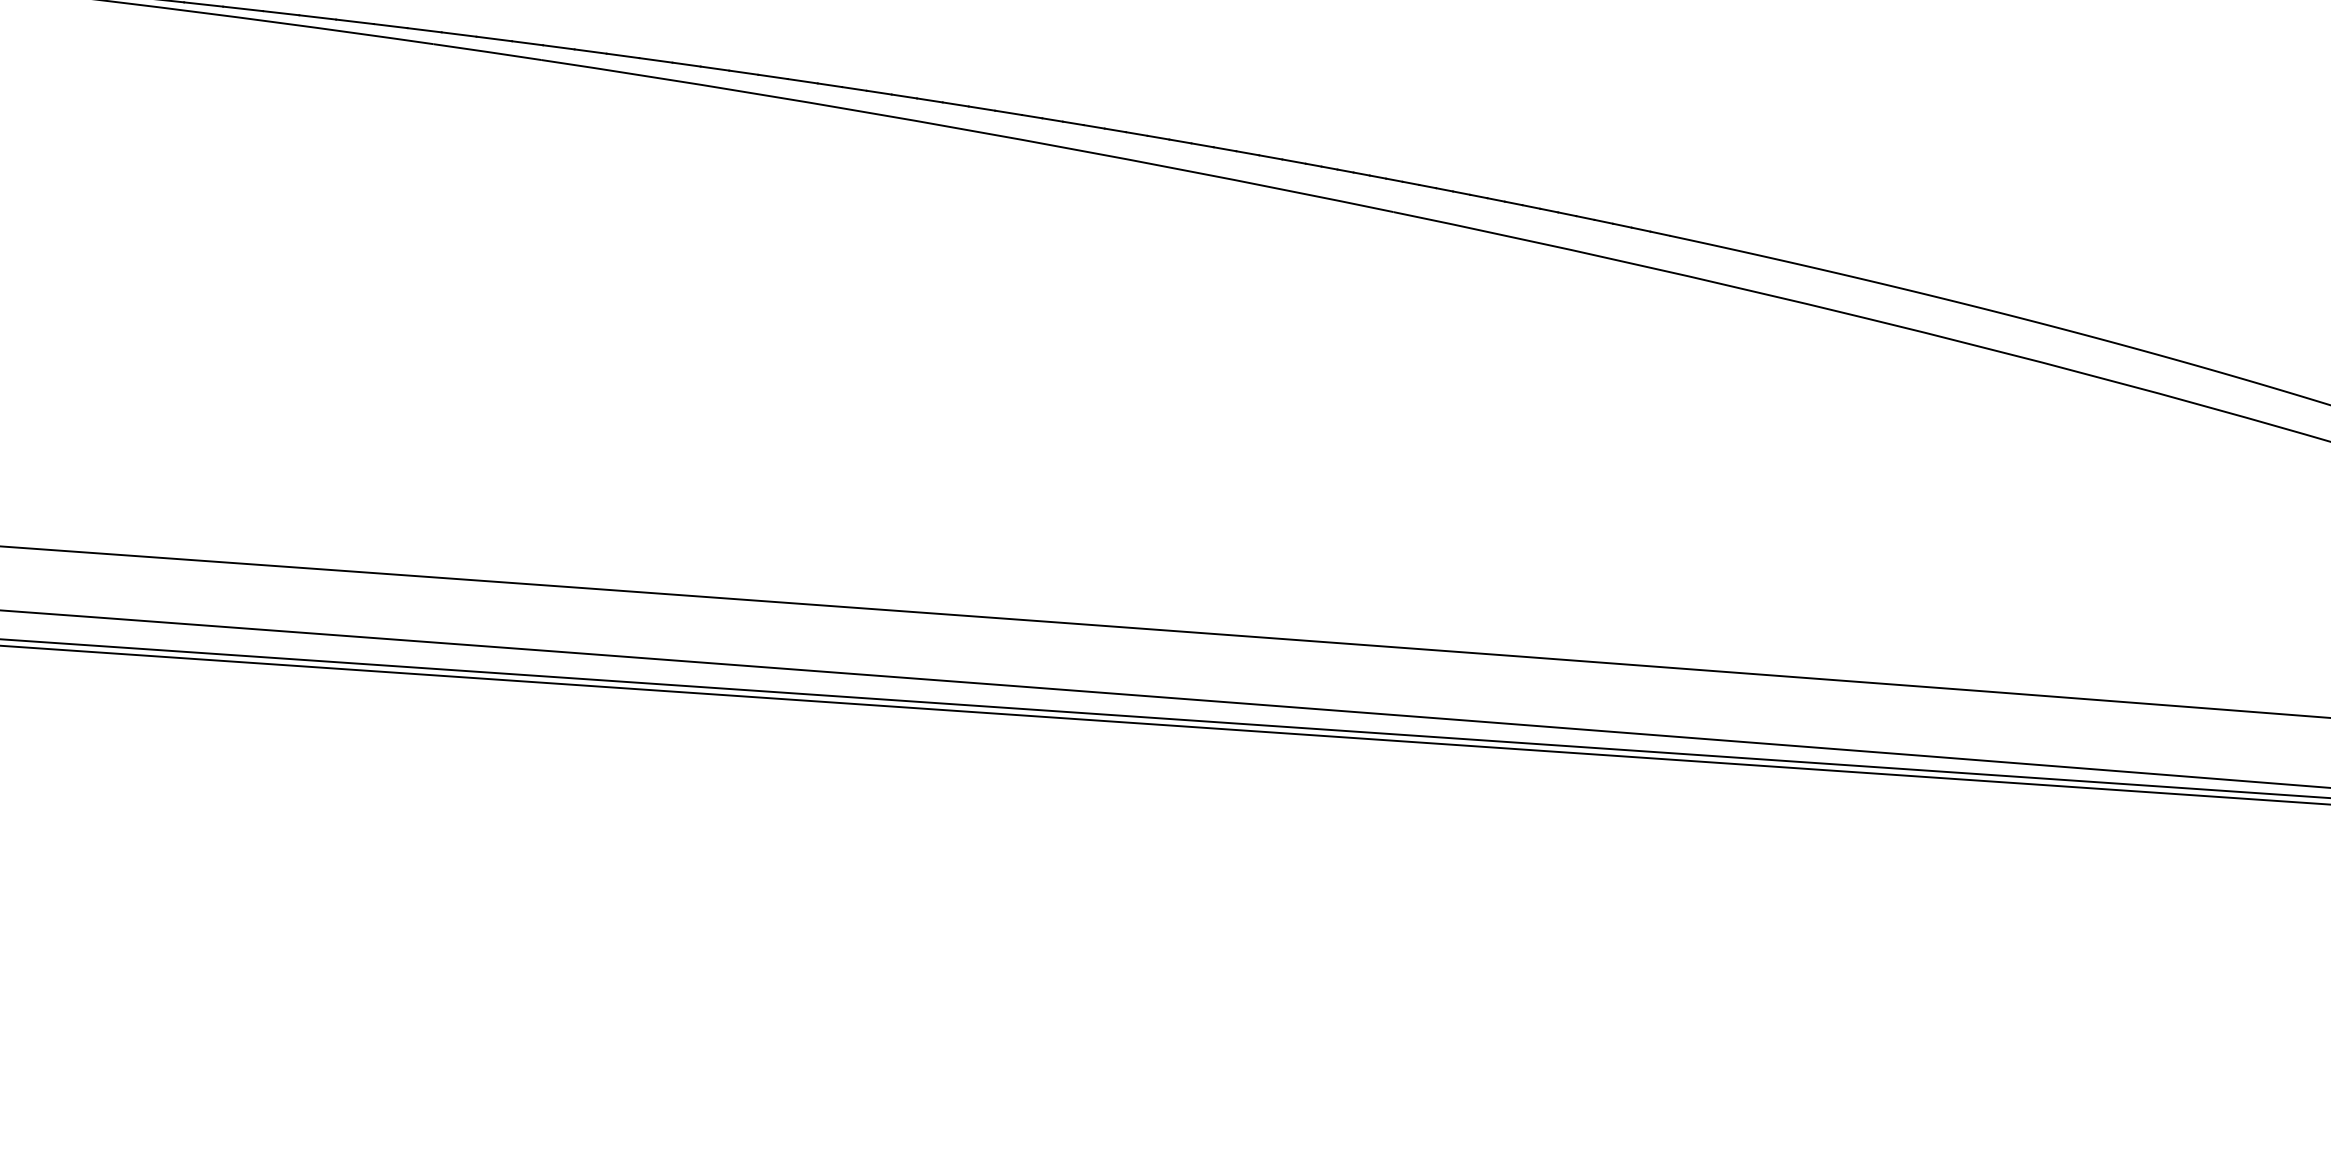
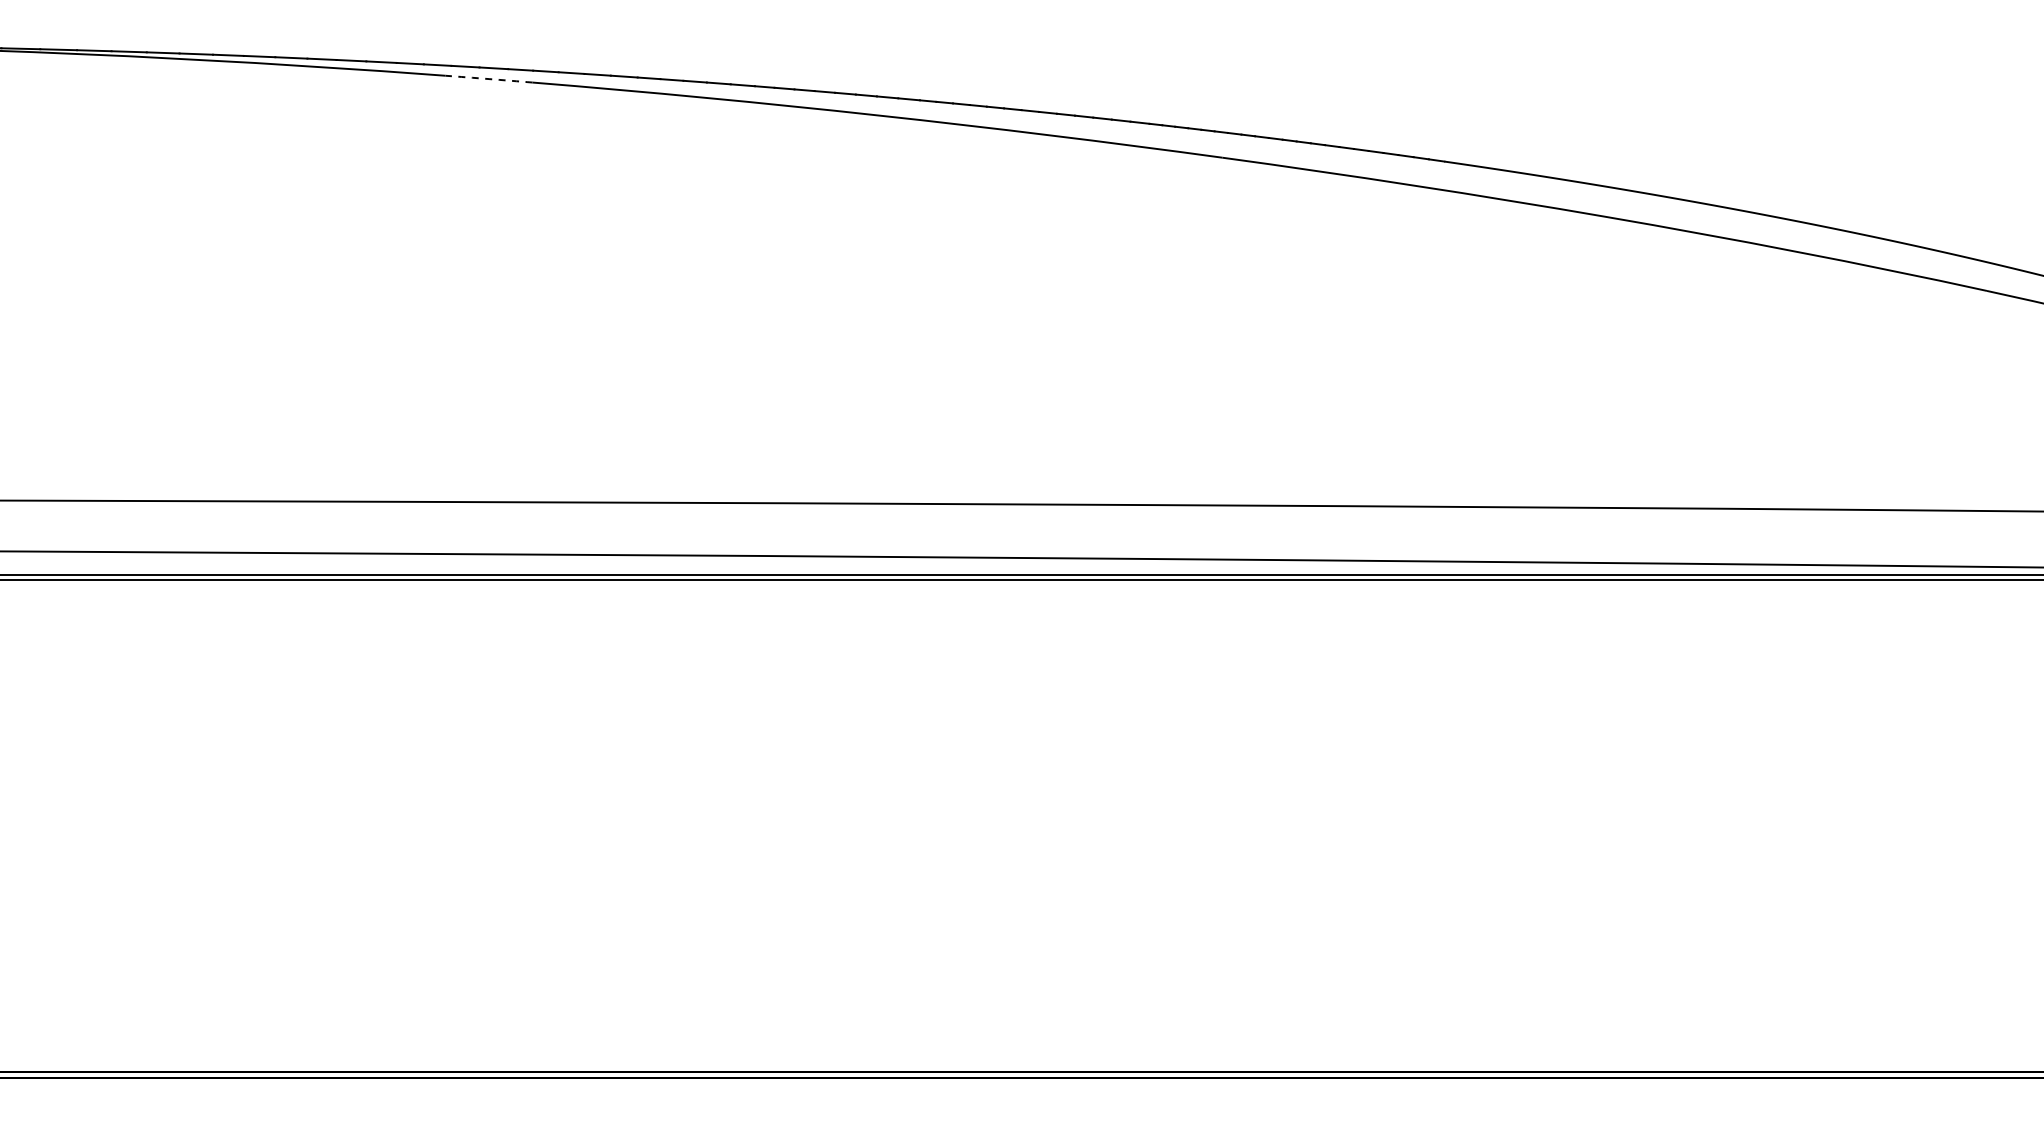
arc: (487, 52) -> (489, 79), solid -> dashed

